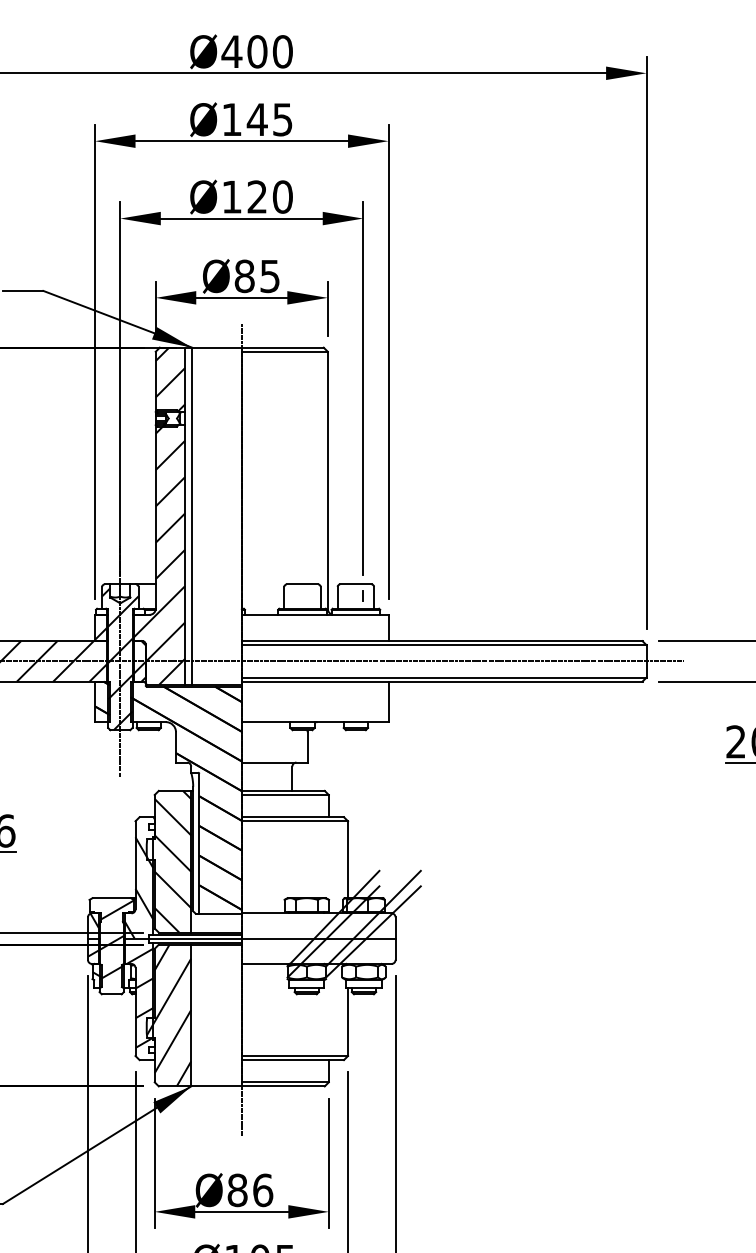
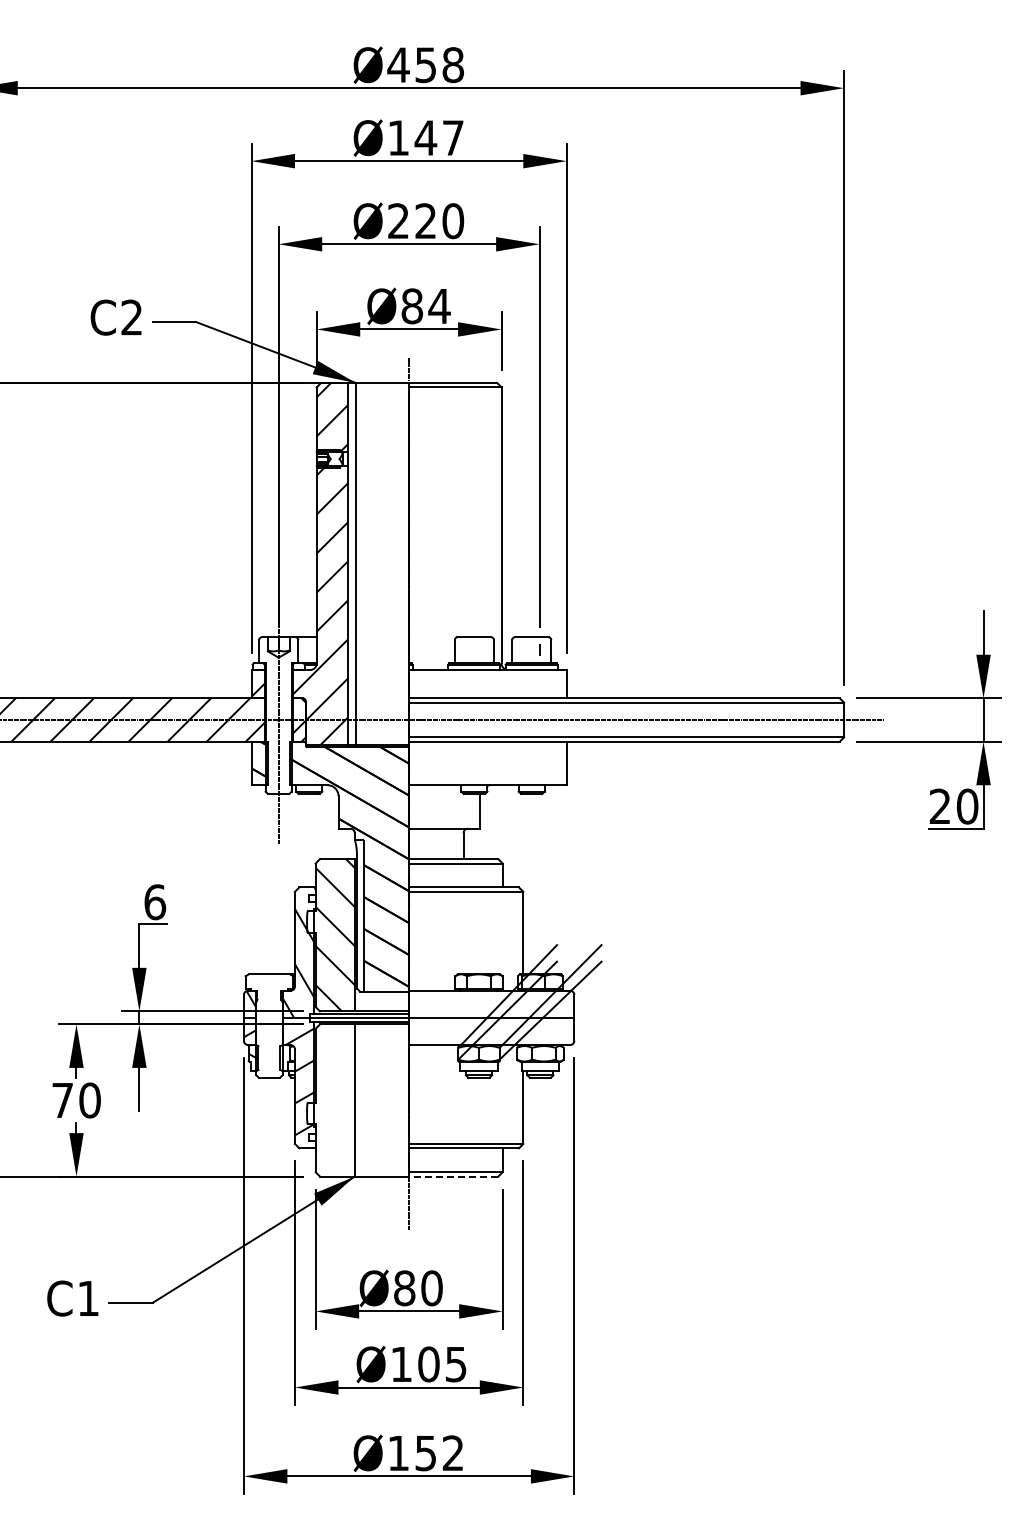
text: (270, 52) -> (439, 65), Ø400 -> Ø458
text: (283, 120) -> (453, 138), Ø145 -> Ø147
text: (231, 196) -> (398, 220), Ø120 -> Ø220
text: (270, 276) -> (439, 306), Ø85 -> Ø84
hatch: (120, 659) -> (278, 717), removed
hatch: (116, 939) -> (274, 1018), removed
hatch: (168, 1015) -> (330, 1100), removed
line: (283, 1086) -> (453, 1176), solid -> dashed
text: (262, 1190) -> (431, 1288), Ø86 -> Ø80

